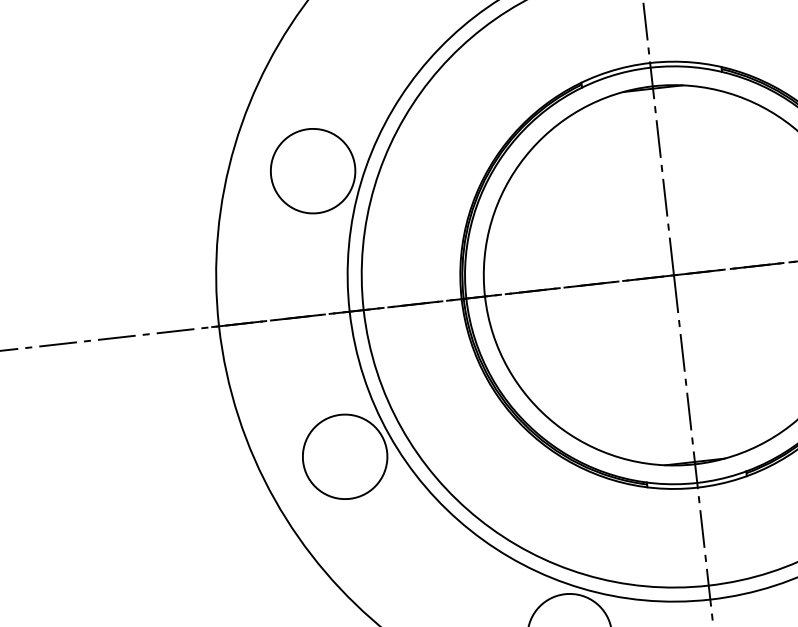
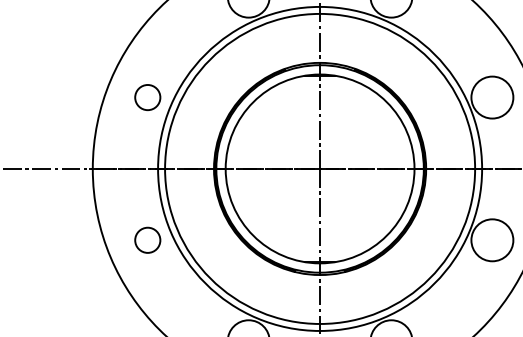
circle: (312, 171) -> (147, 97), size x0.6
circle: (344, 457) -> (147, 240), size x0.6

